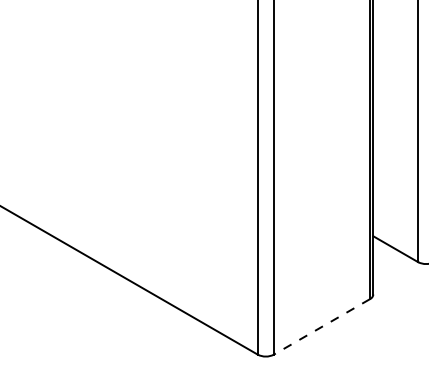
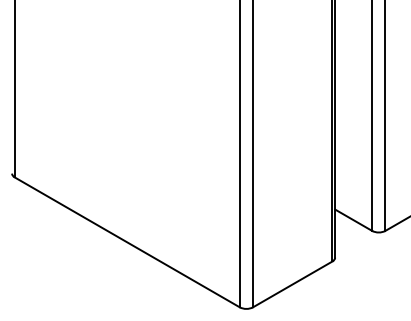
line: (321, 327) -> (292, 284), dashed -> solid

